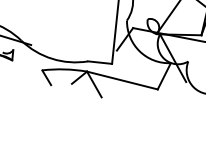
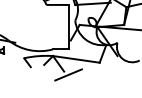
line: (107, 102) -> (68, 74), added

